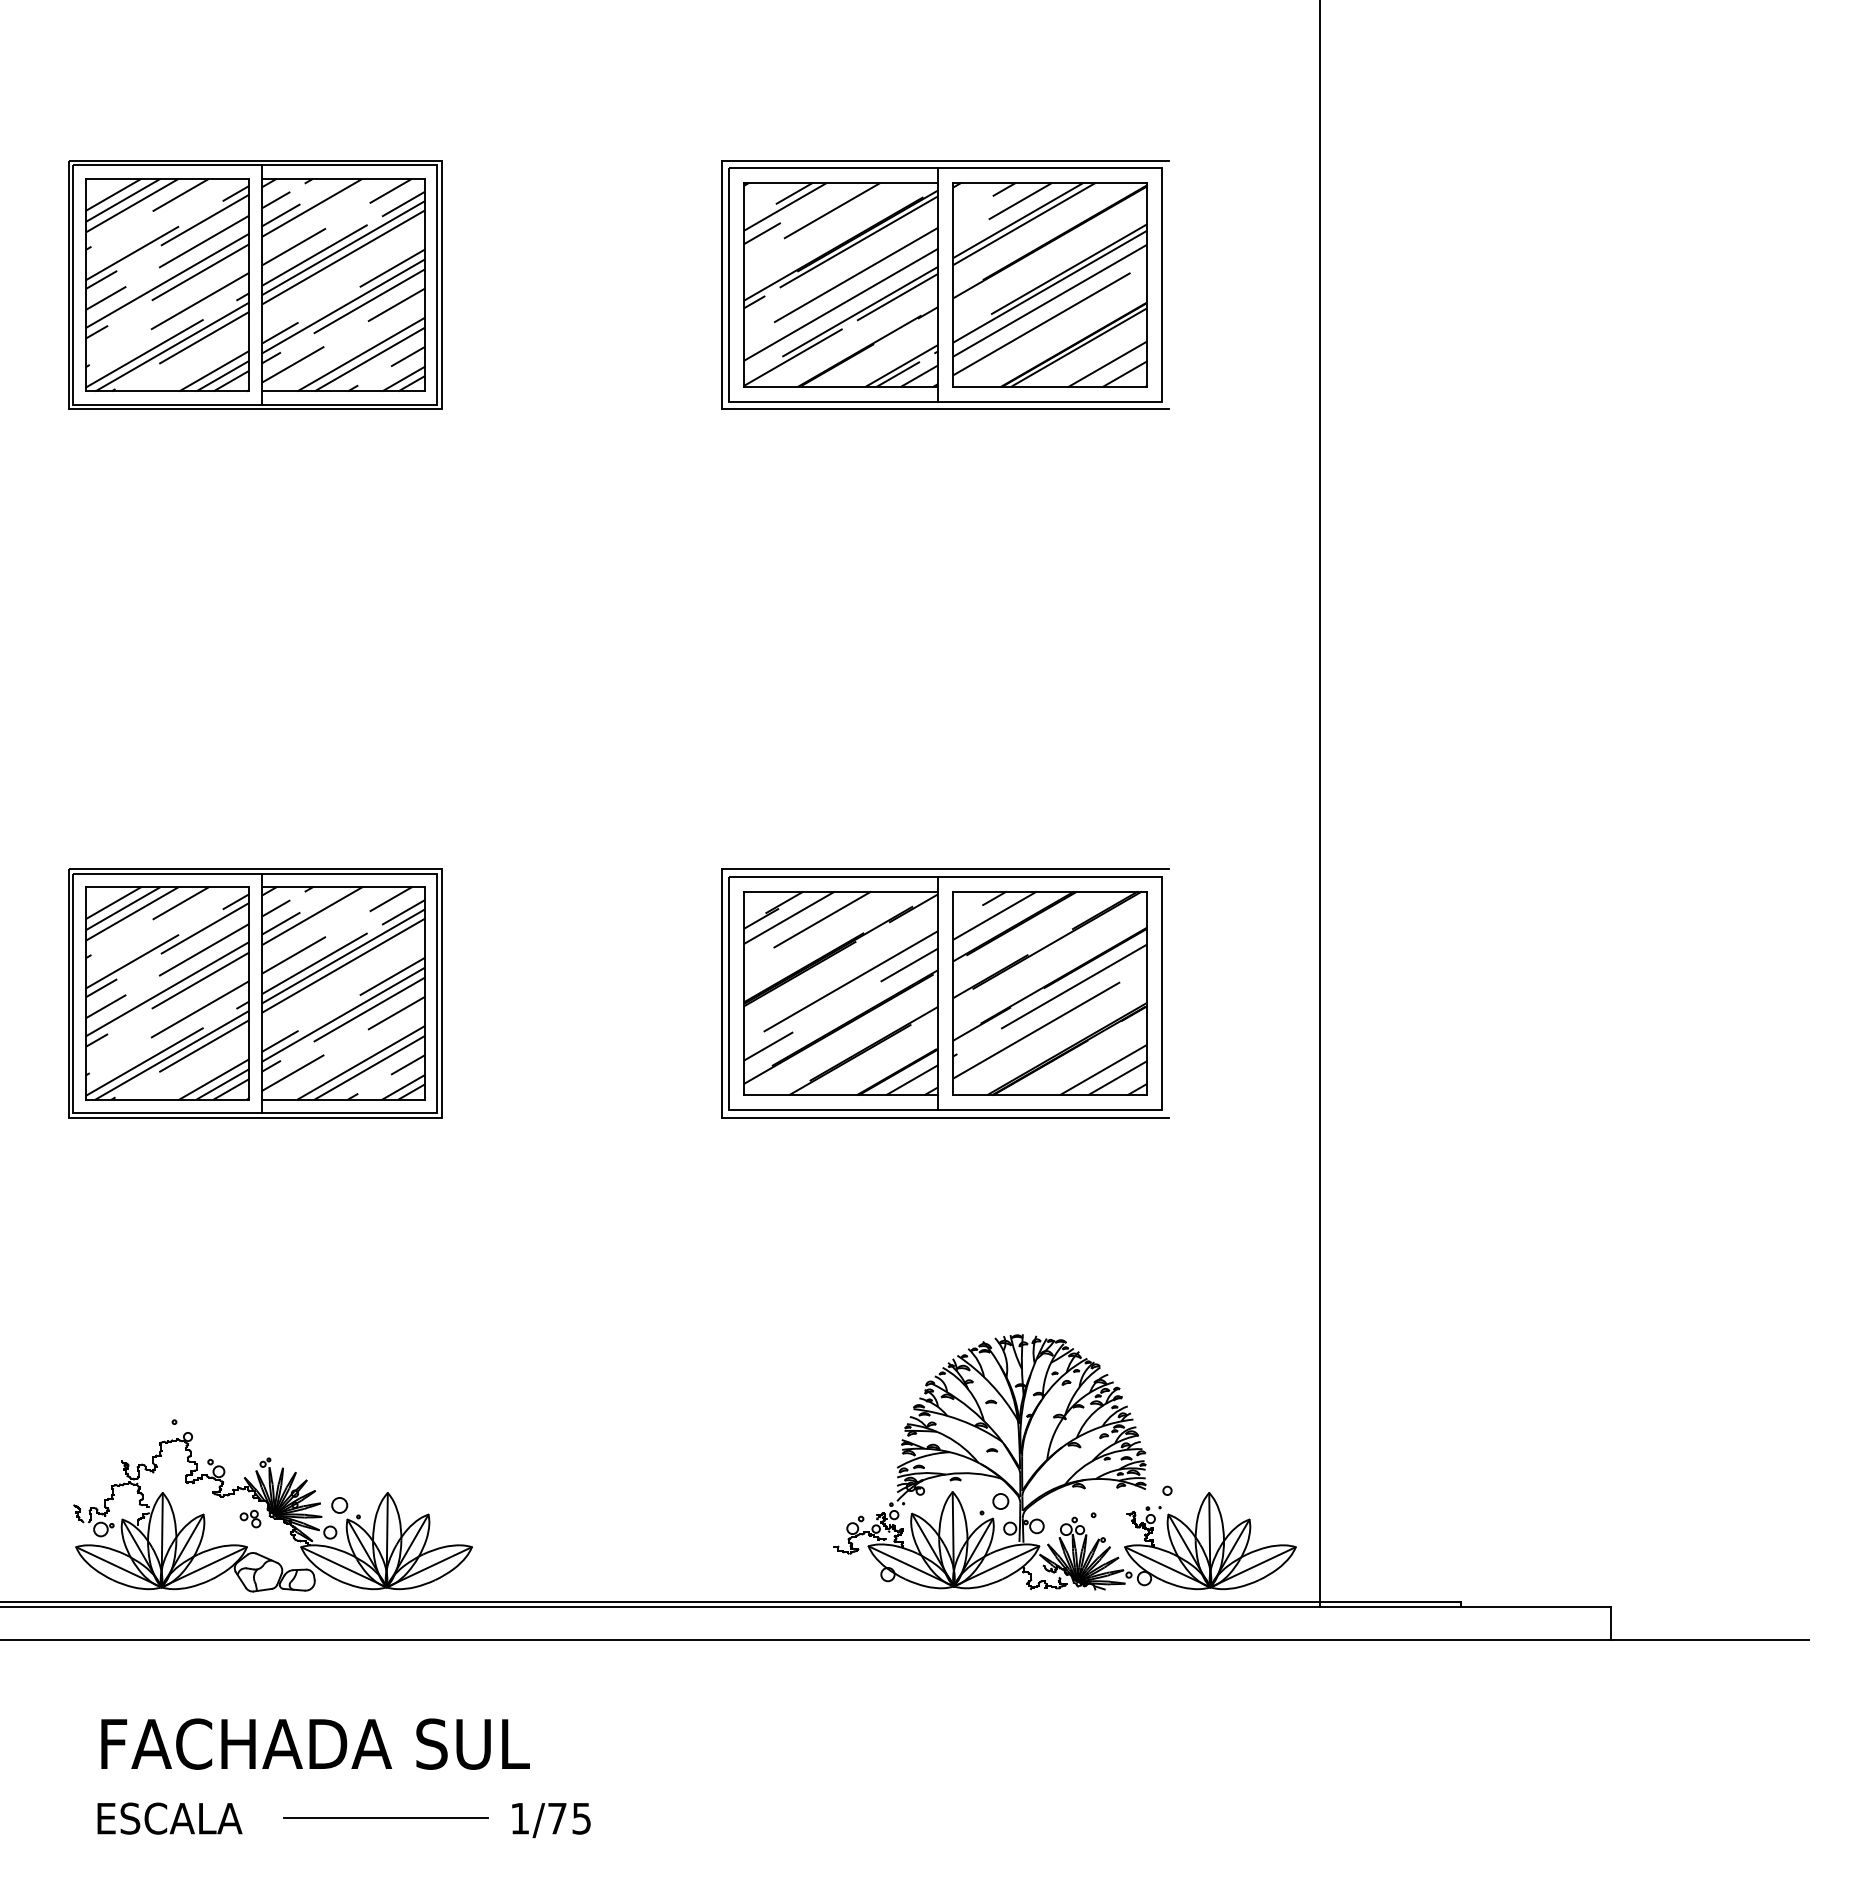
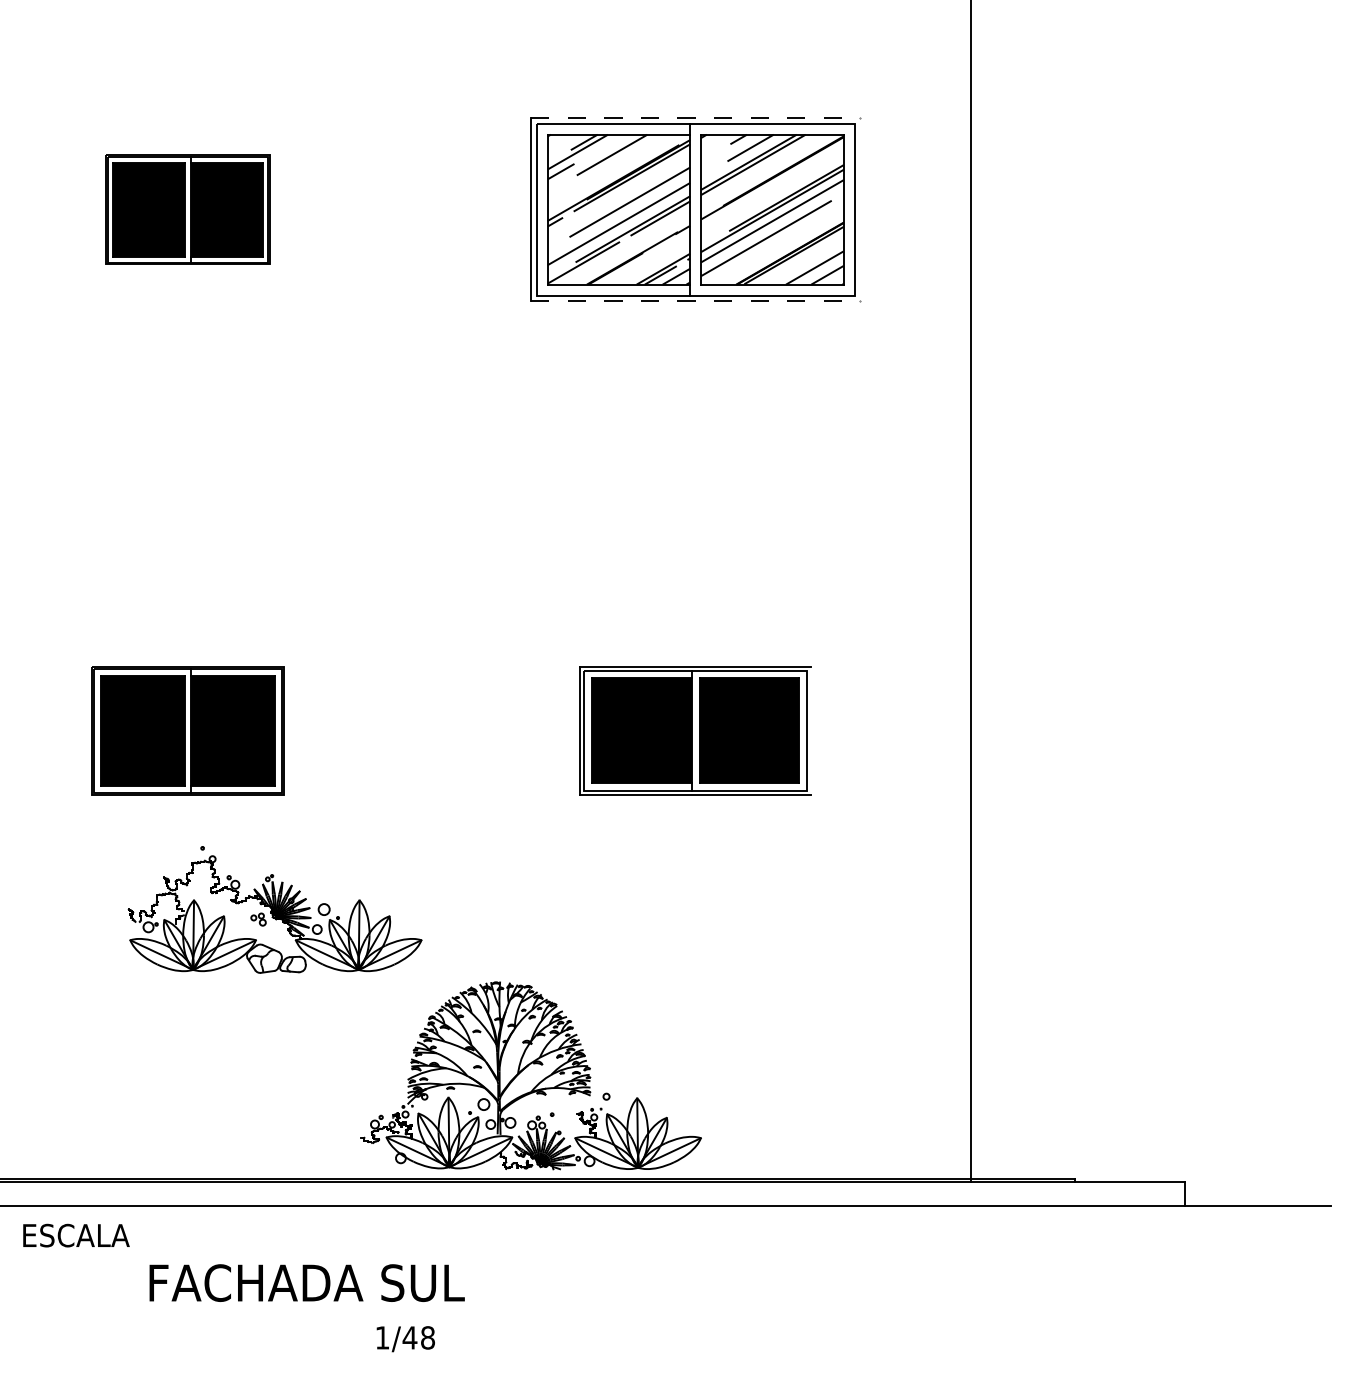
line: (945, 160) -> (695, 118), solid -> dashed
part: (255, 284) -> (187, 209), size x0.6
line: (945, 409) -> (695, 301), solid -> dashed
part: (255, 993) -> (187, 730), size x0.7
part: (945, 993) -> (695, 730), size x0.7
part: (1056, 1453) -> (524, 1069), moved
part: (272, 1505) -> (274, 909), moved
text: (315, 1743) -> (307, 1282), moved
line: (386, 1817) -> (284, 1337), removed
text: (169, 1818) -> (76, 1235), moved
text: (569, 1818) -> (418, 1337), 1/75 -> 1/48

